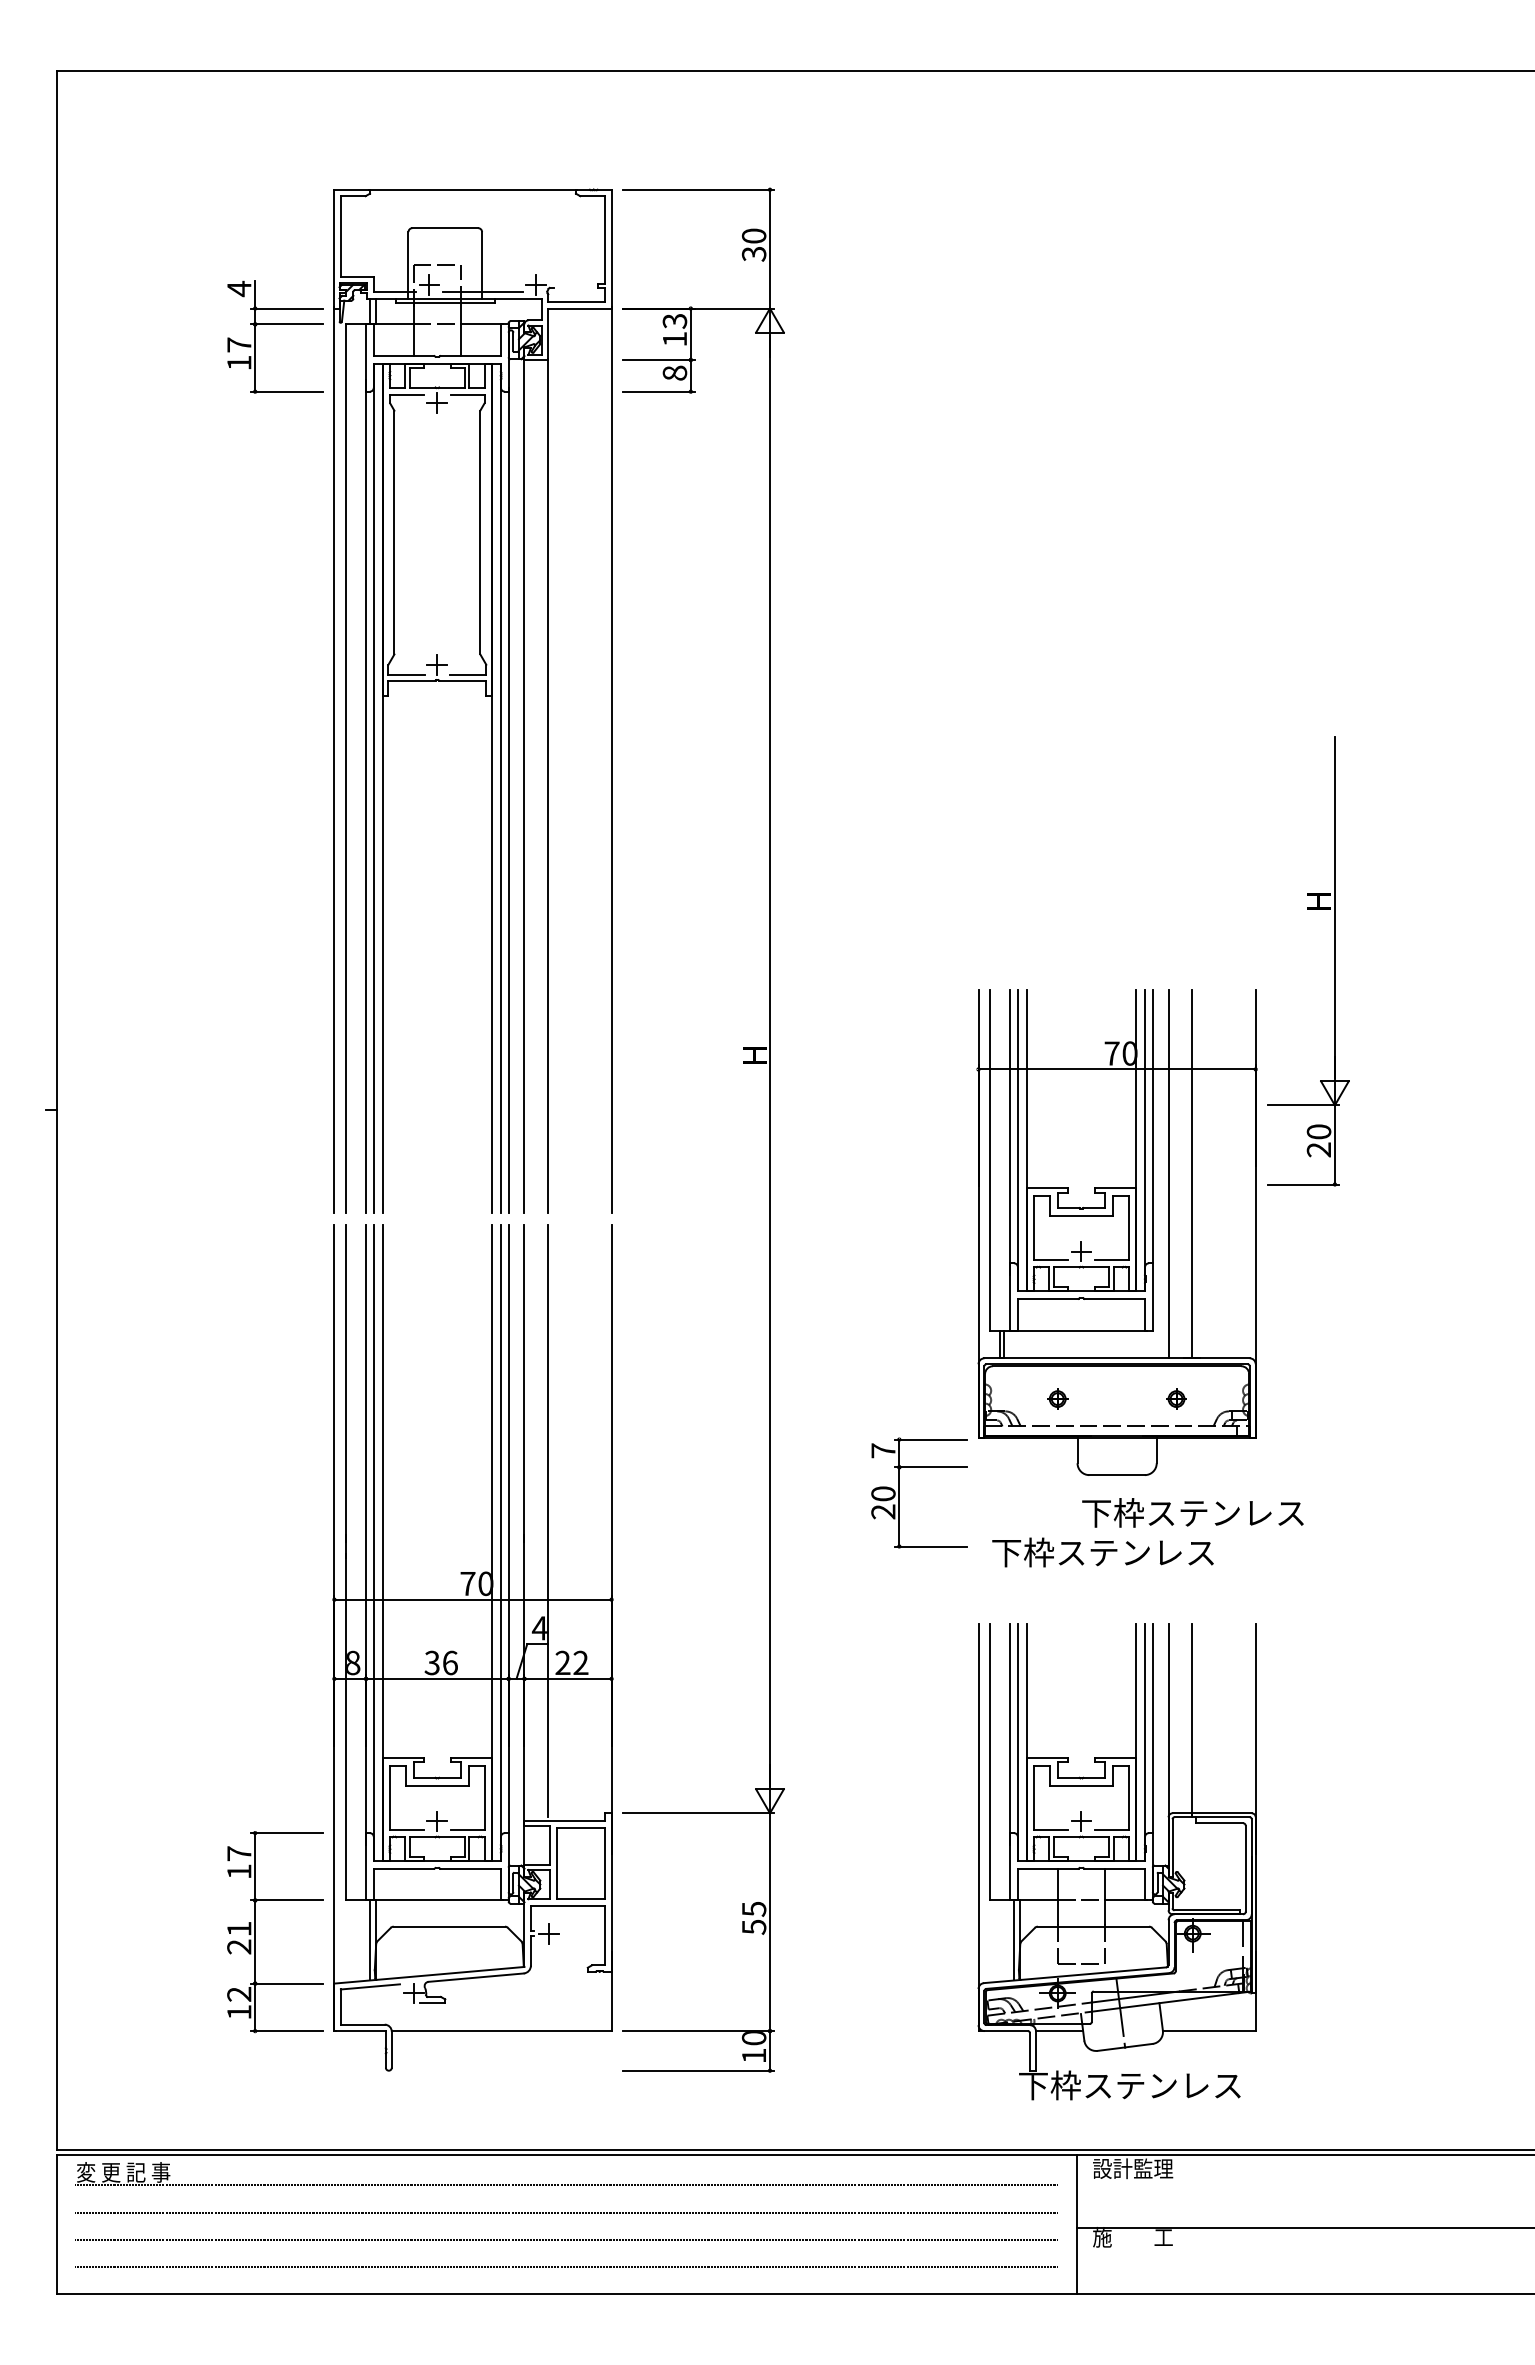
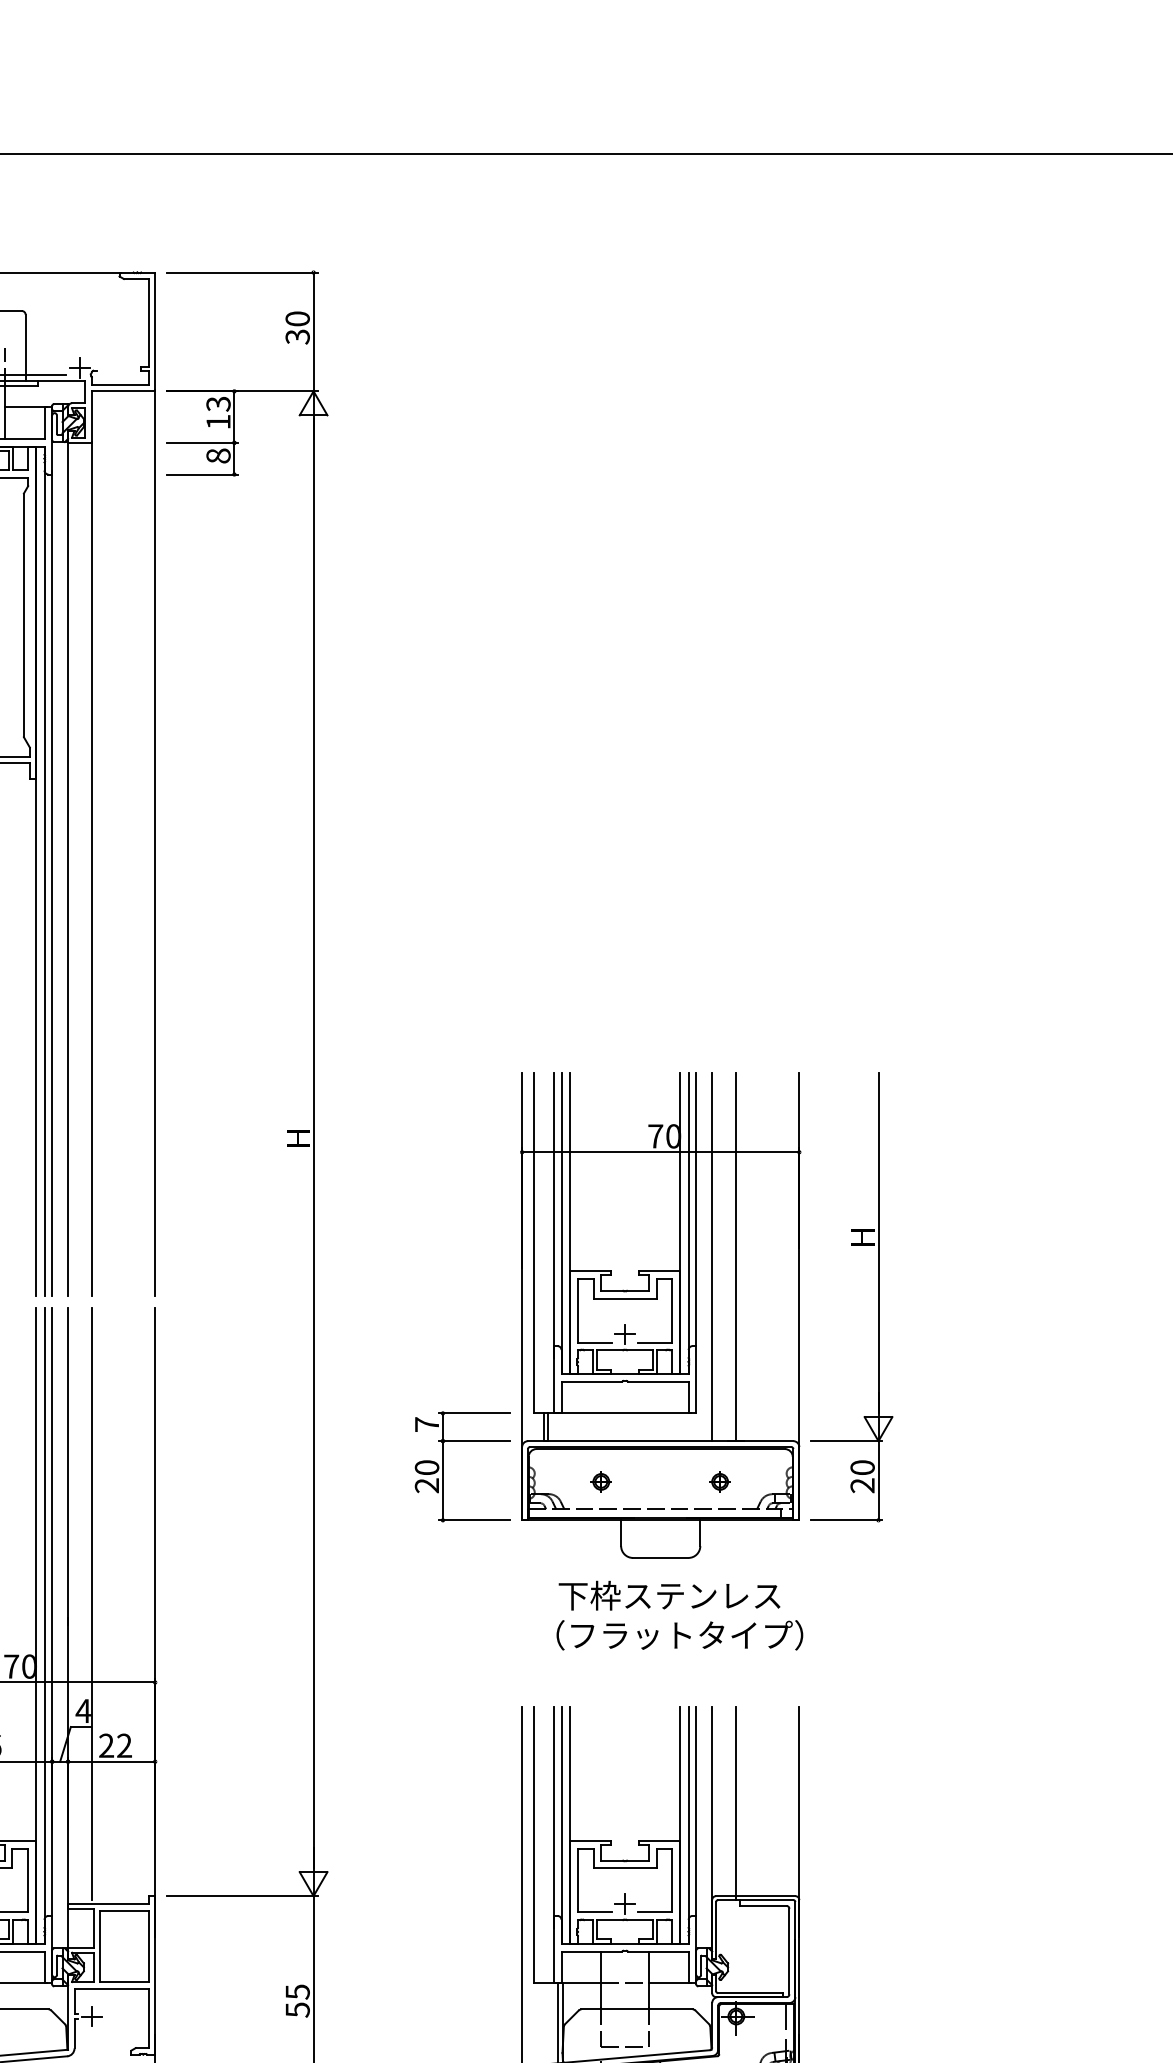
part: (1334, 961) -> (878, 1297), moved
part: (899, 1492) -> (443, 1466), moved
text: (1192, 1512) -> (669, 1595), moved
text: (1125, 1552) -> (669, 1635), 下枠ステンレス -> （フラットタイプ）

